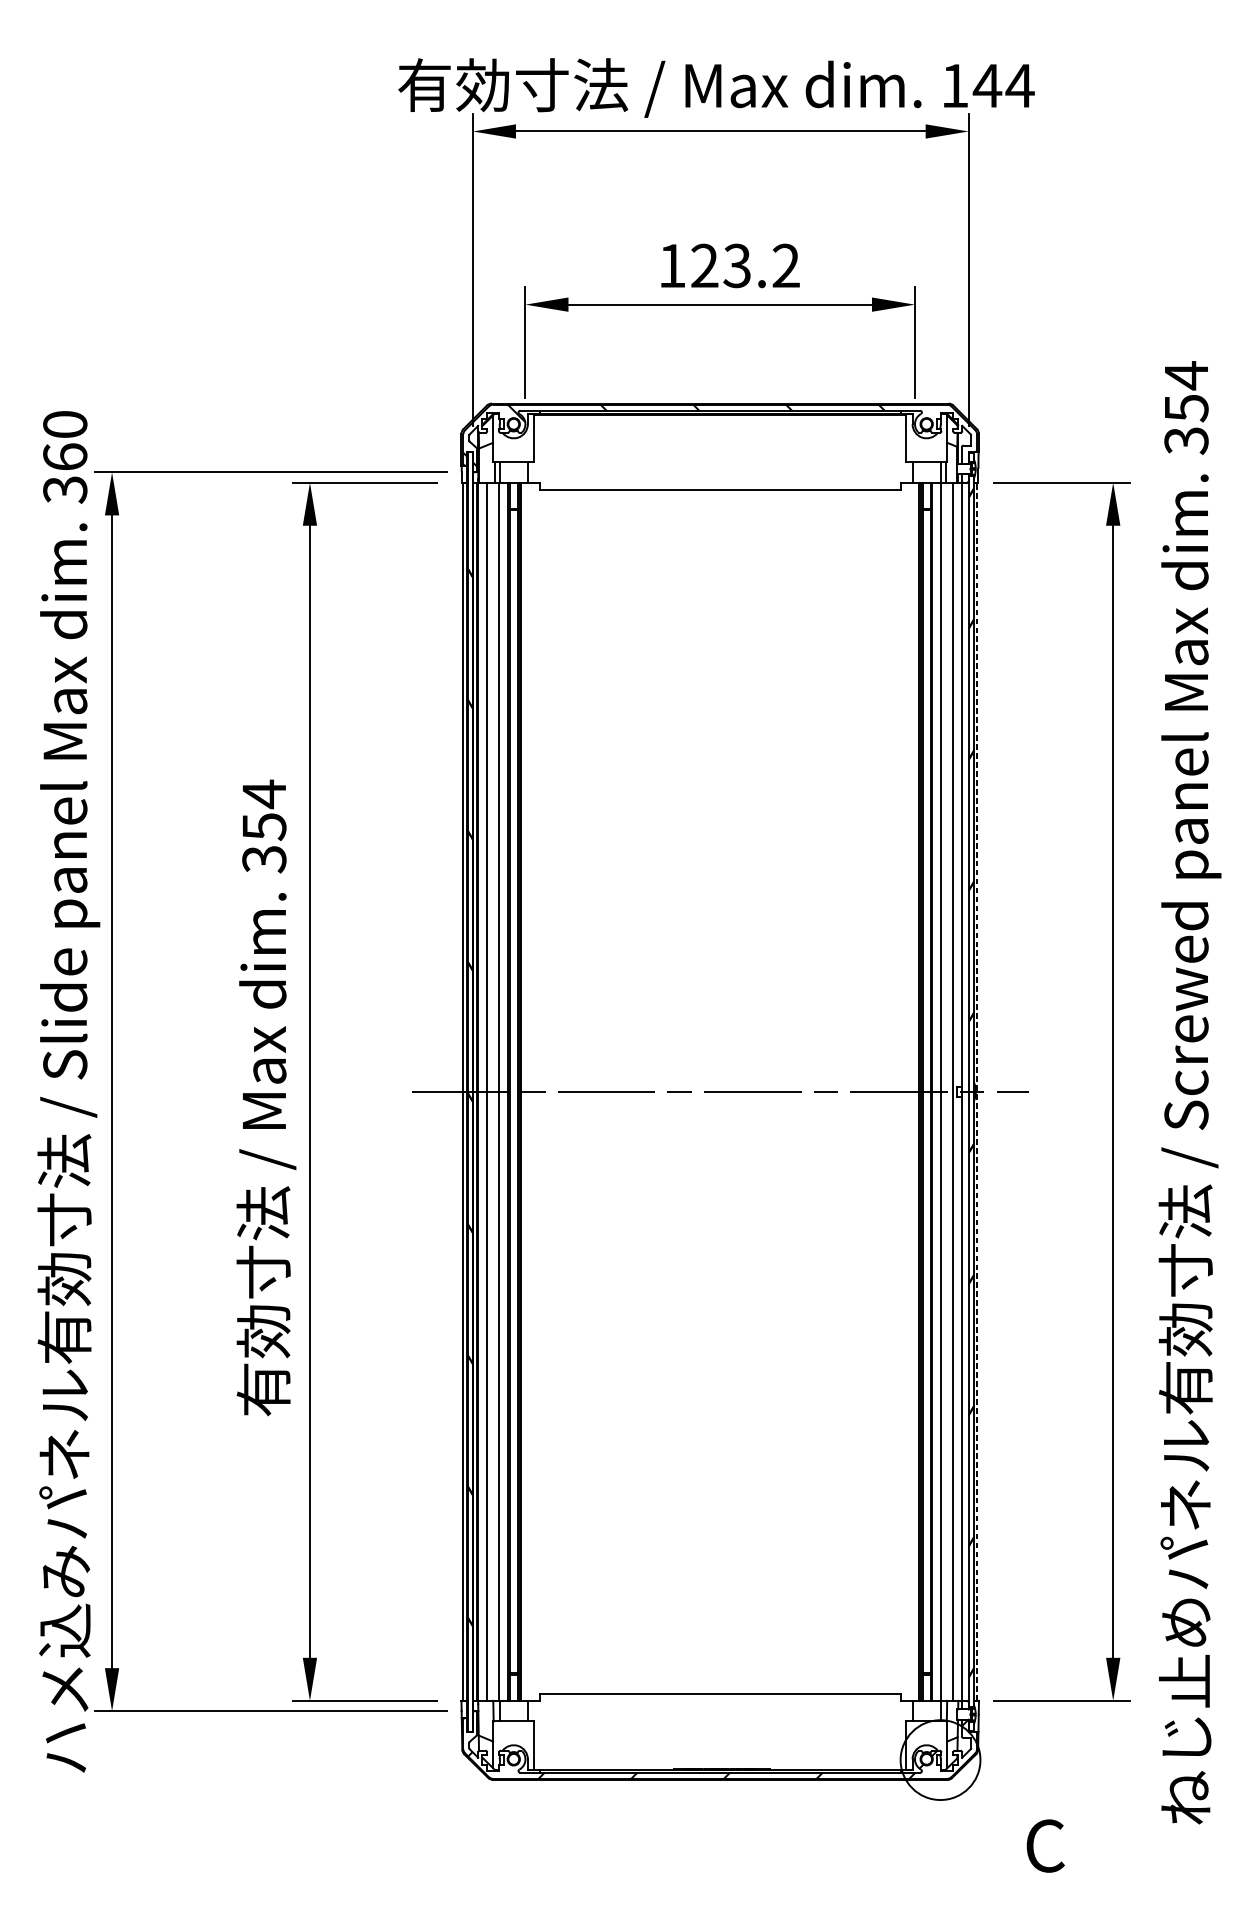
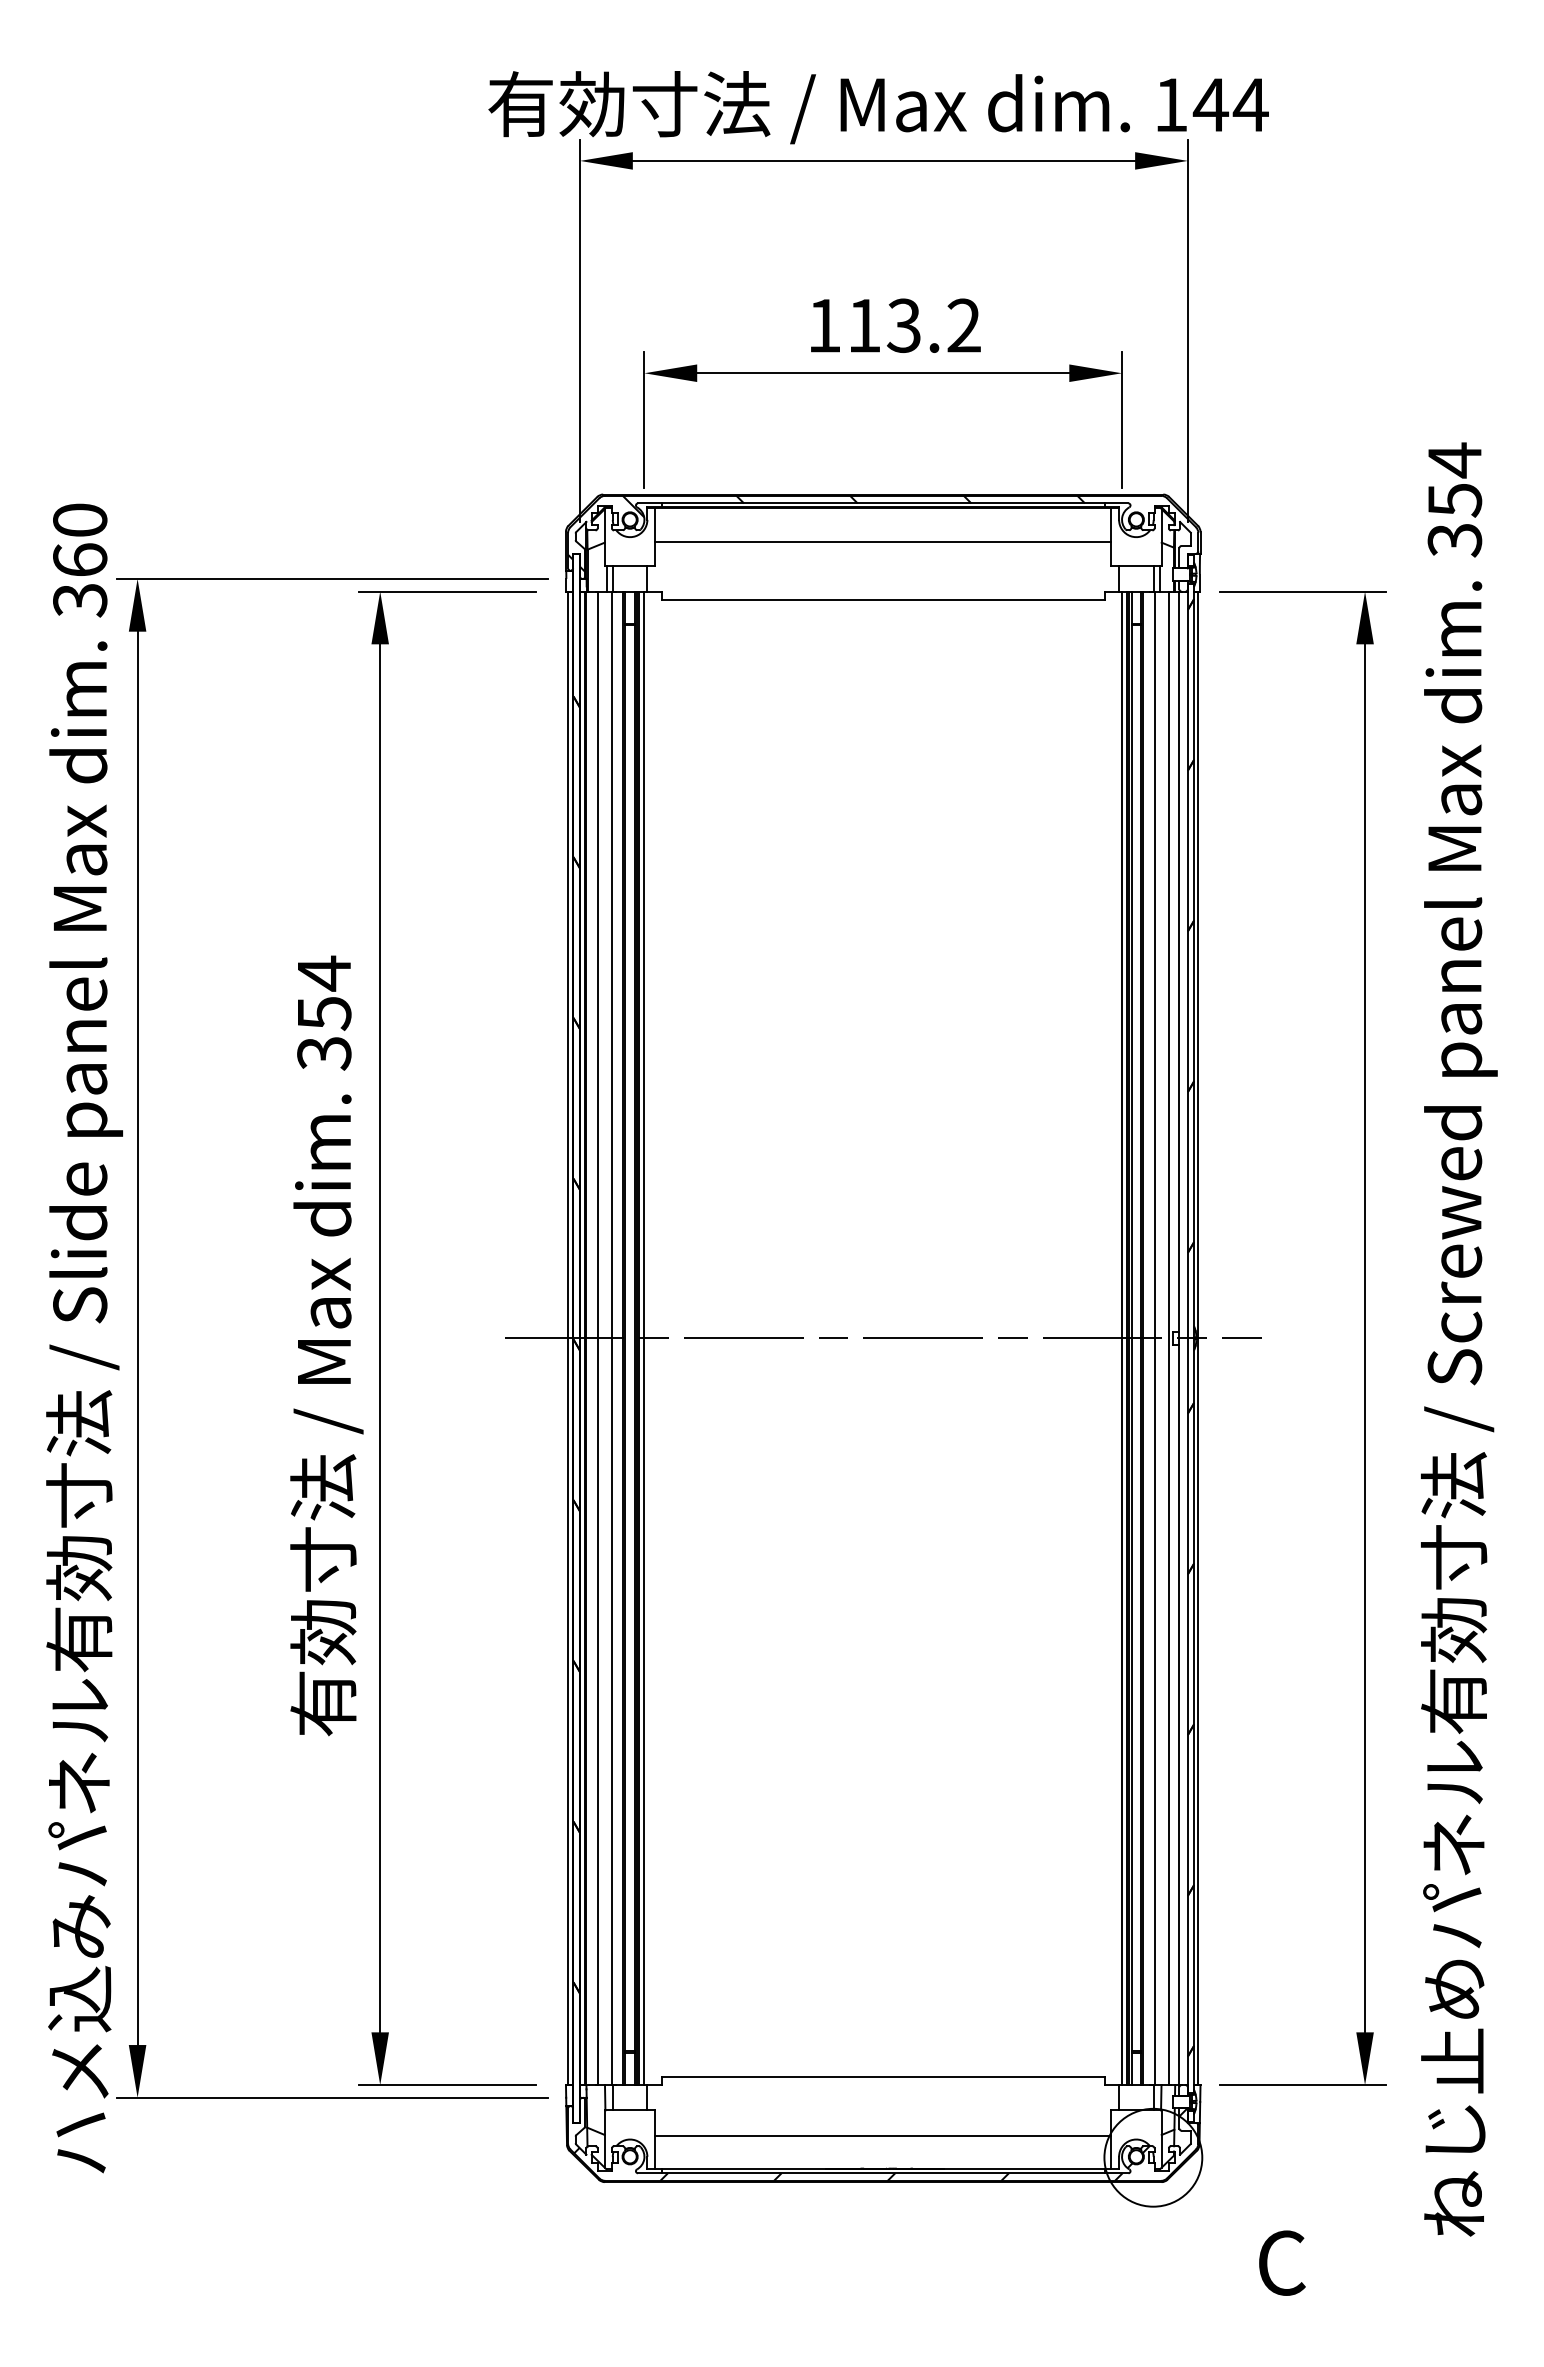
text: (704, 265) -> (863, 325), 123.2 -> 113.2
line: (720, 442) -> (883, 542), added
line: (525, 1091) -> (644, 1338), added
line: (915, 1091) -> (1122, 1338), added
line: (977, 1091) -> (1198, 1338), dashed -> solid
line: (720, 1741) -> (883, 2135), added

